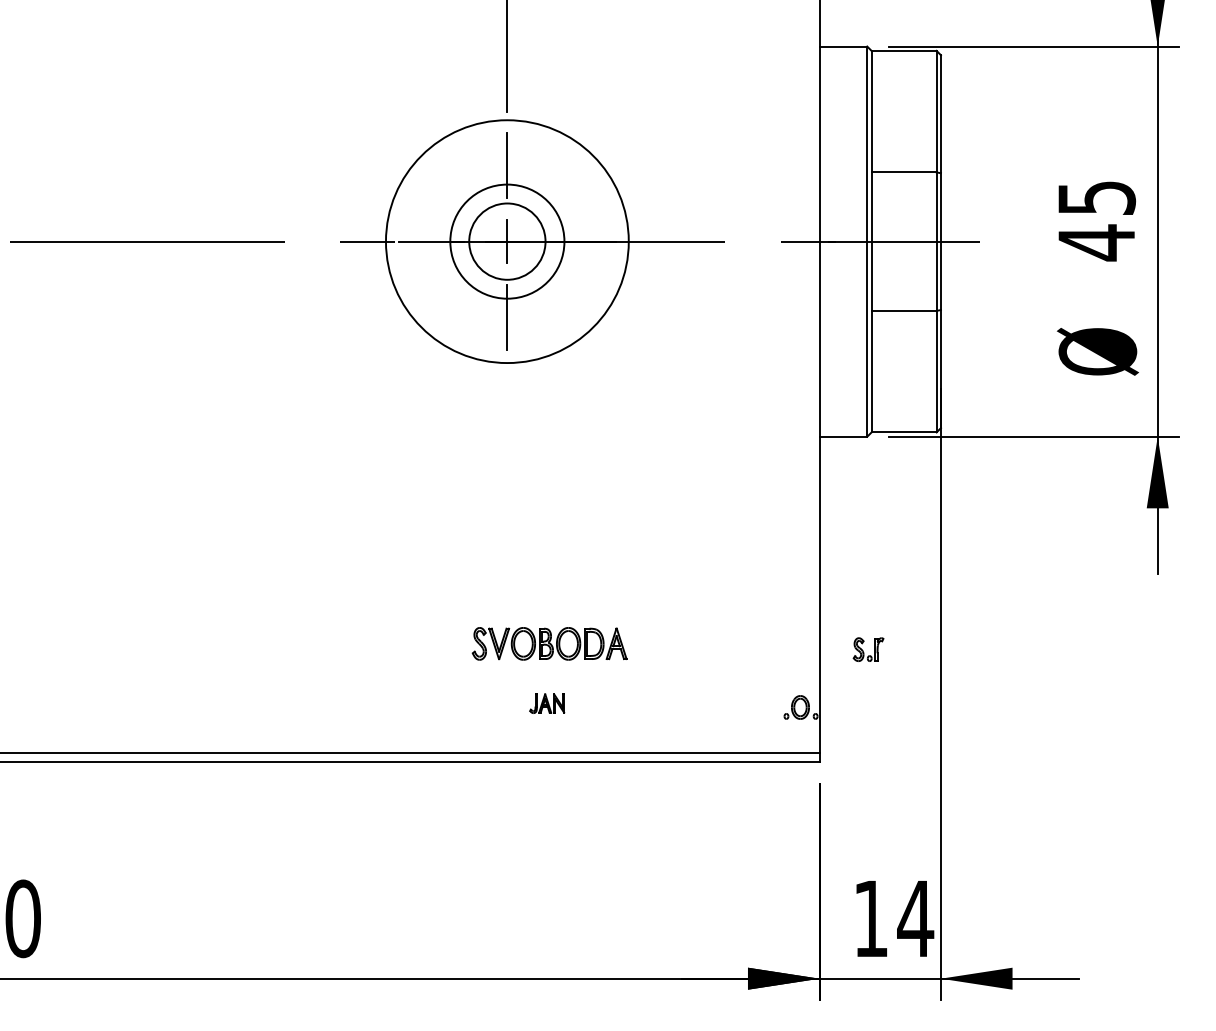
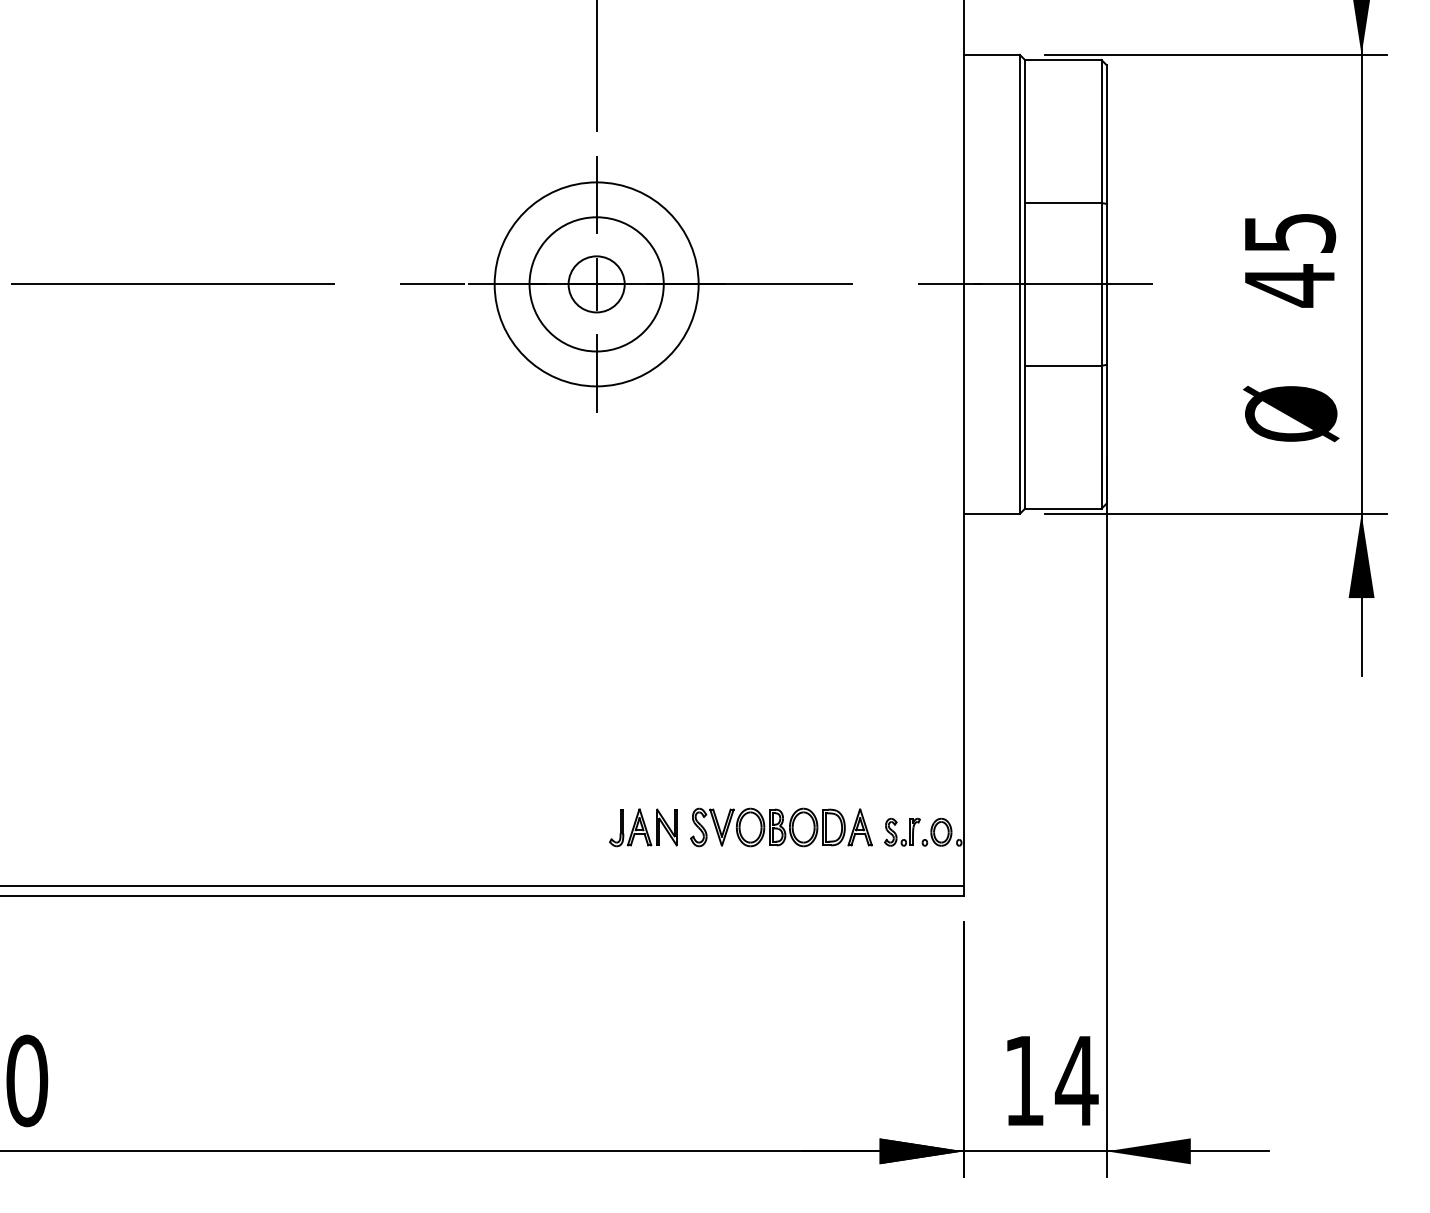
circle: (507, 241) -> (596, 284), size x0.62
circle: (507, 241) -> (596, 284), size x0.71
part: (549, 643) -> (781, 827), moved
part: (863, 650) -> (896, 833), moved
part: (547, 703) -> (643, 827), size x1.67

